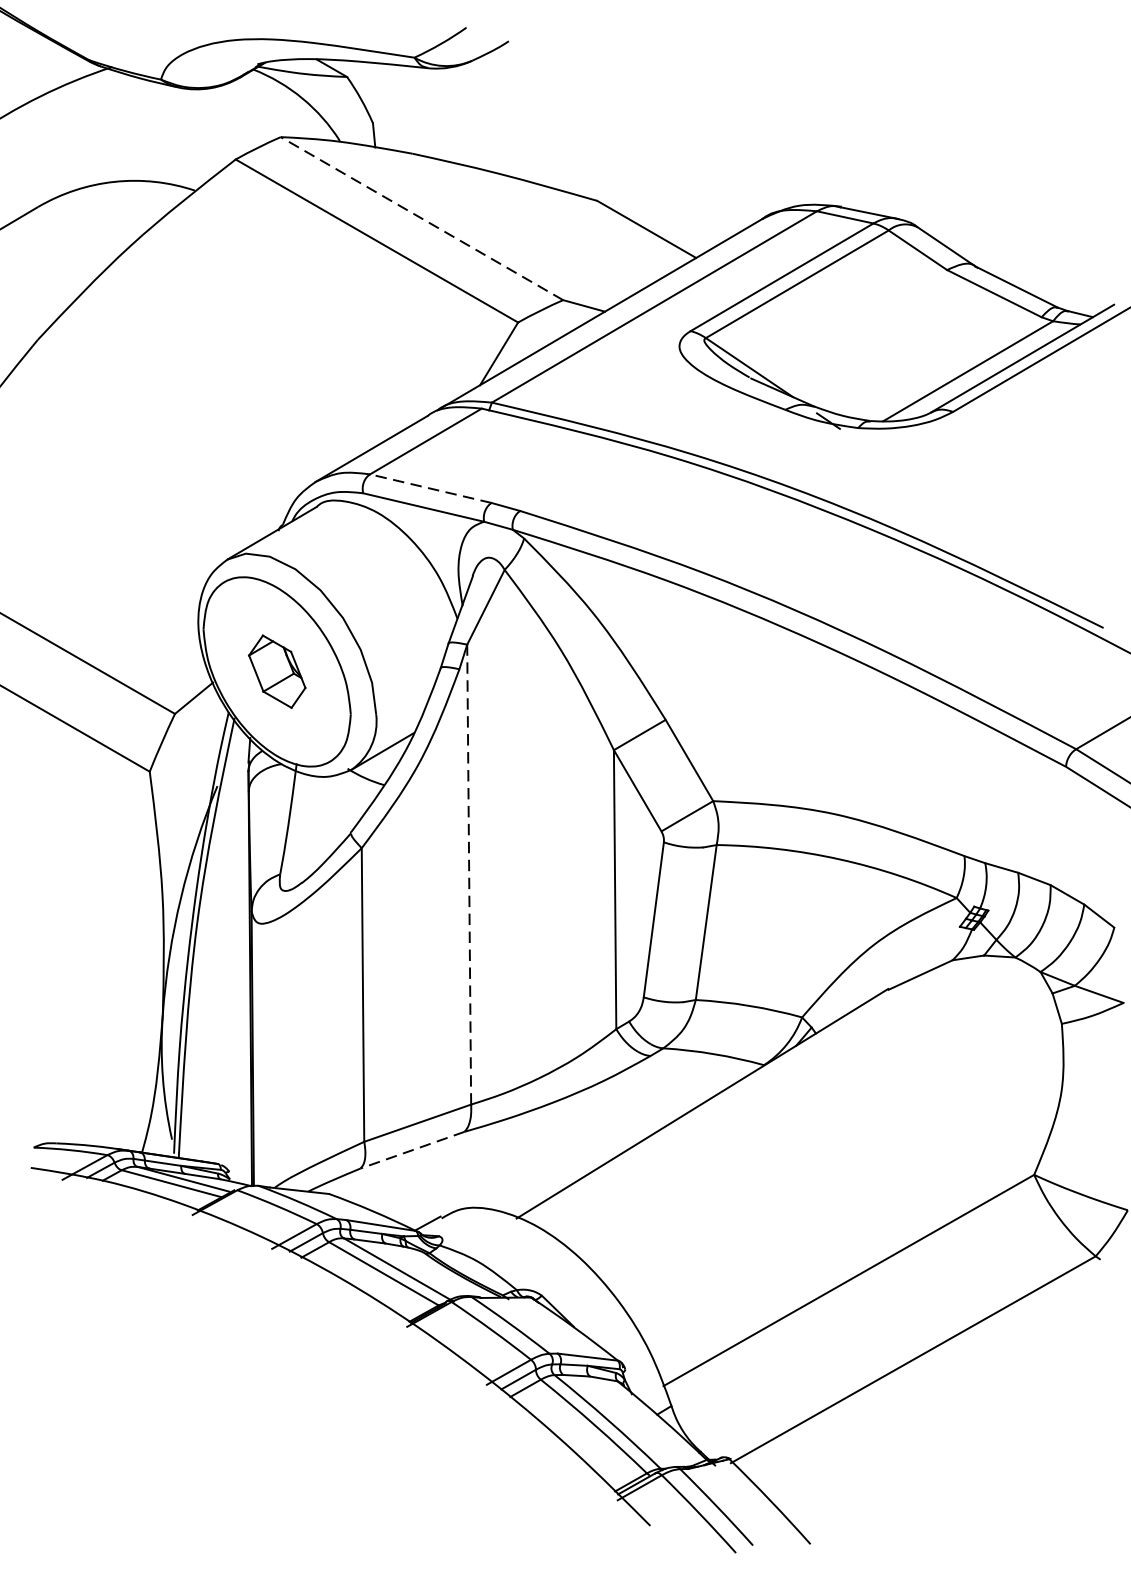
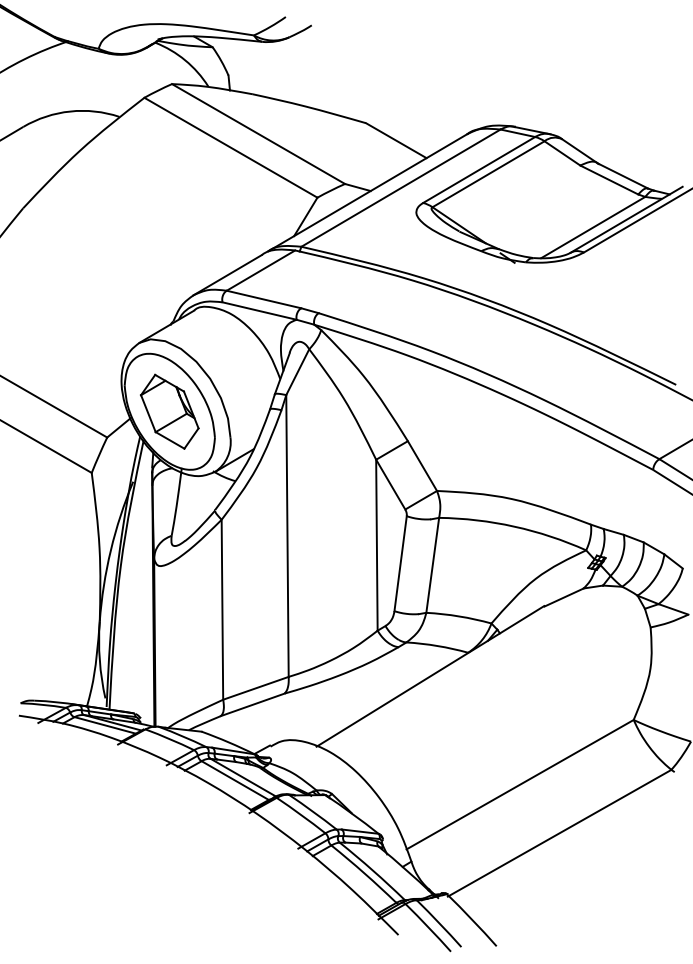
line: (421, 219) -> (258, 134), dashed -> solid
line: (430, 488) -> (263, 299), dashed -> solid
part: (276, 671) -> (169, 411), size x1.67
line: (469, 875) -> (287, 536), dashed -> solid
line: (412, 1149) -> (252, 704), dashed -> solid

